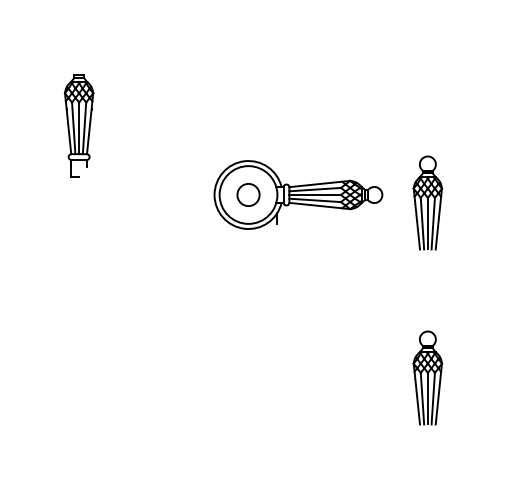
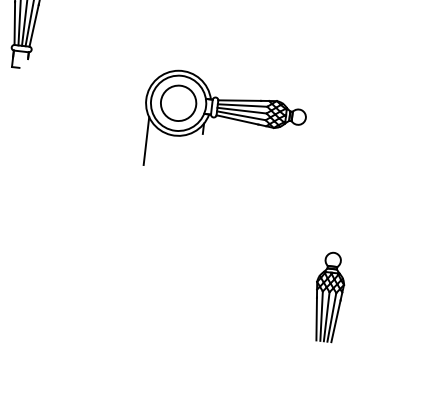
circle: (248, 194) -> (178, 102), size x1.67
part: (427, 202) -> (347, 130), removed
line: (219, 238) -> (146, 141), added

